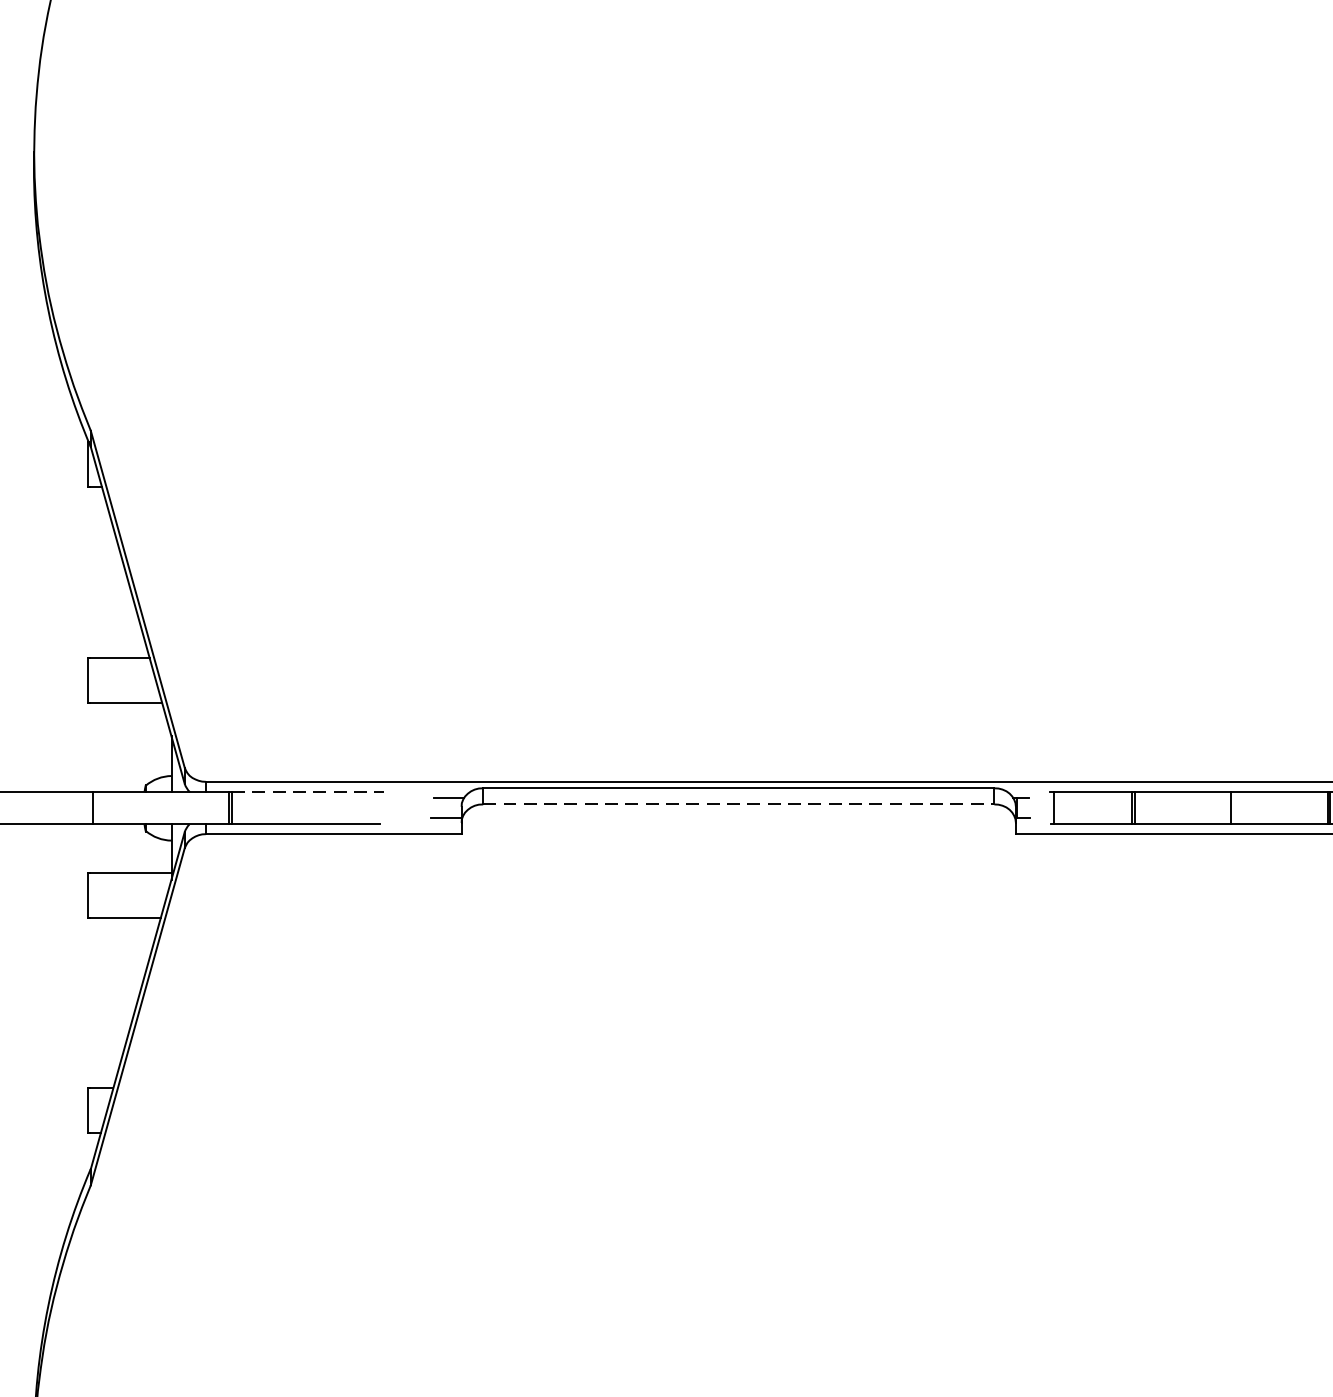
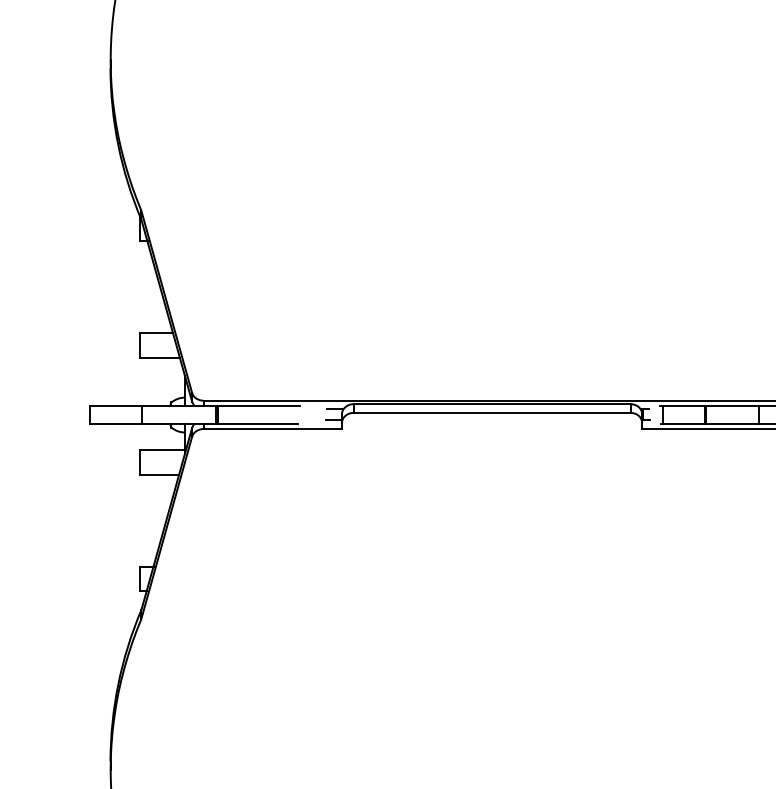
line: (309, 792) -> (259, 406), dashed -> solid
line: (739, 803) -> (492, 412), dashed -> solid

